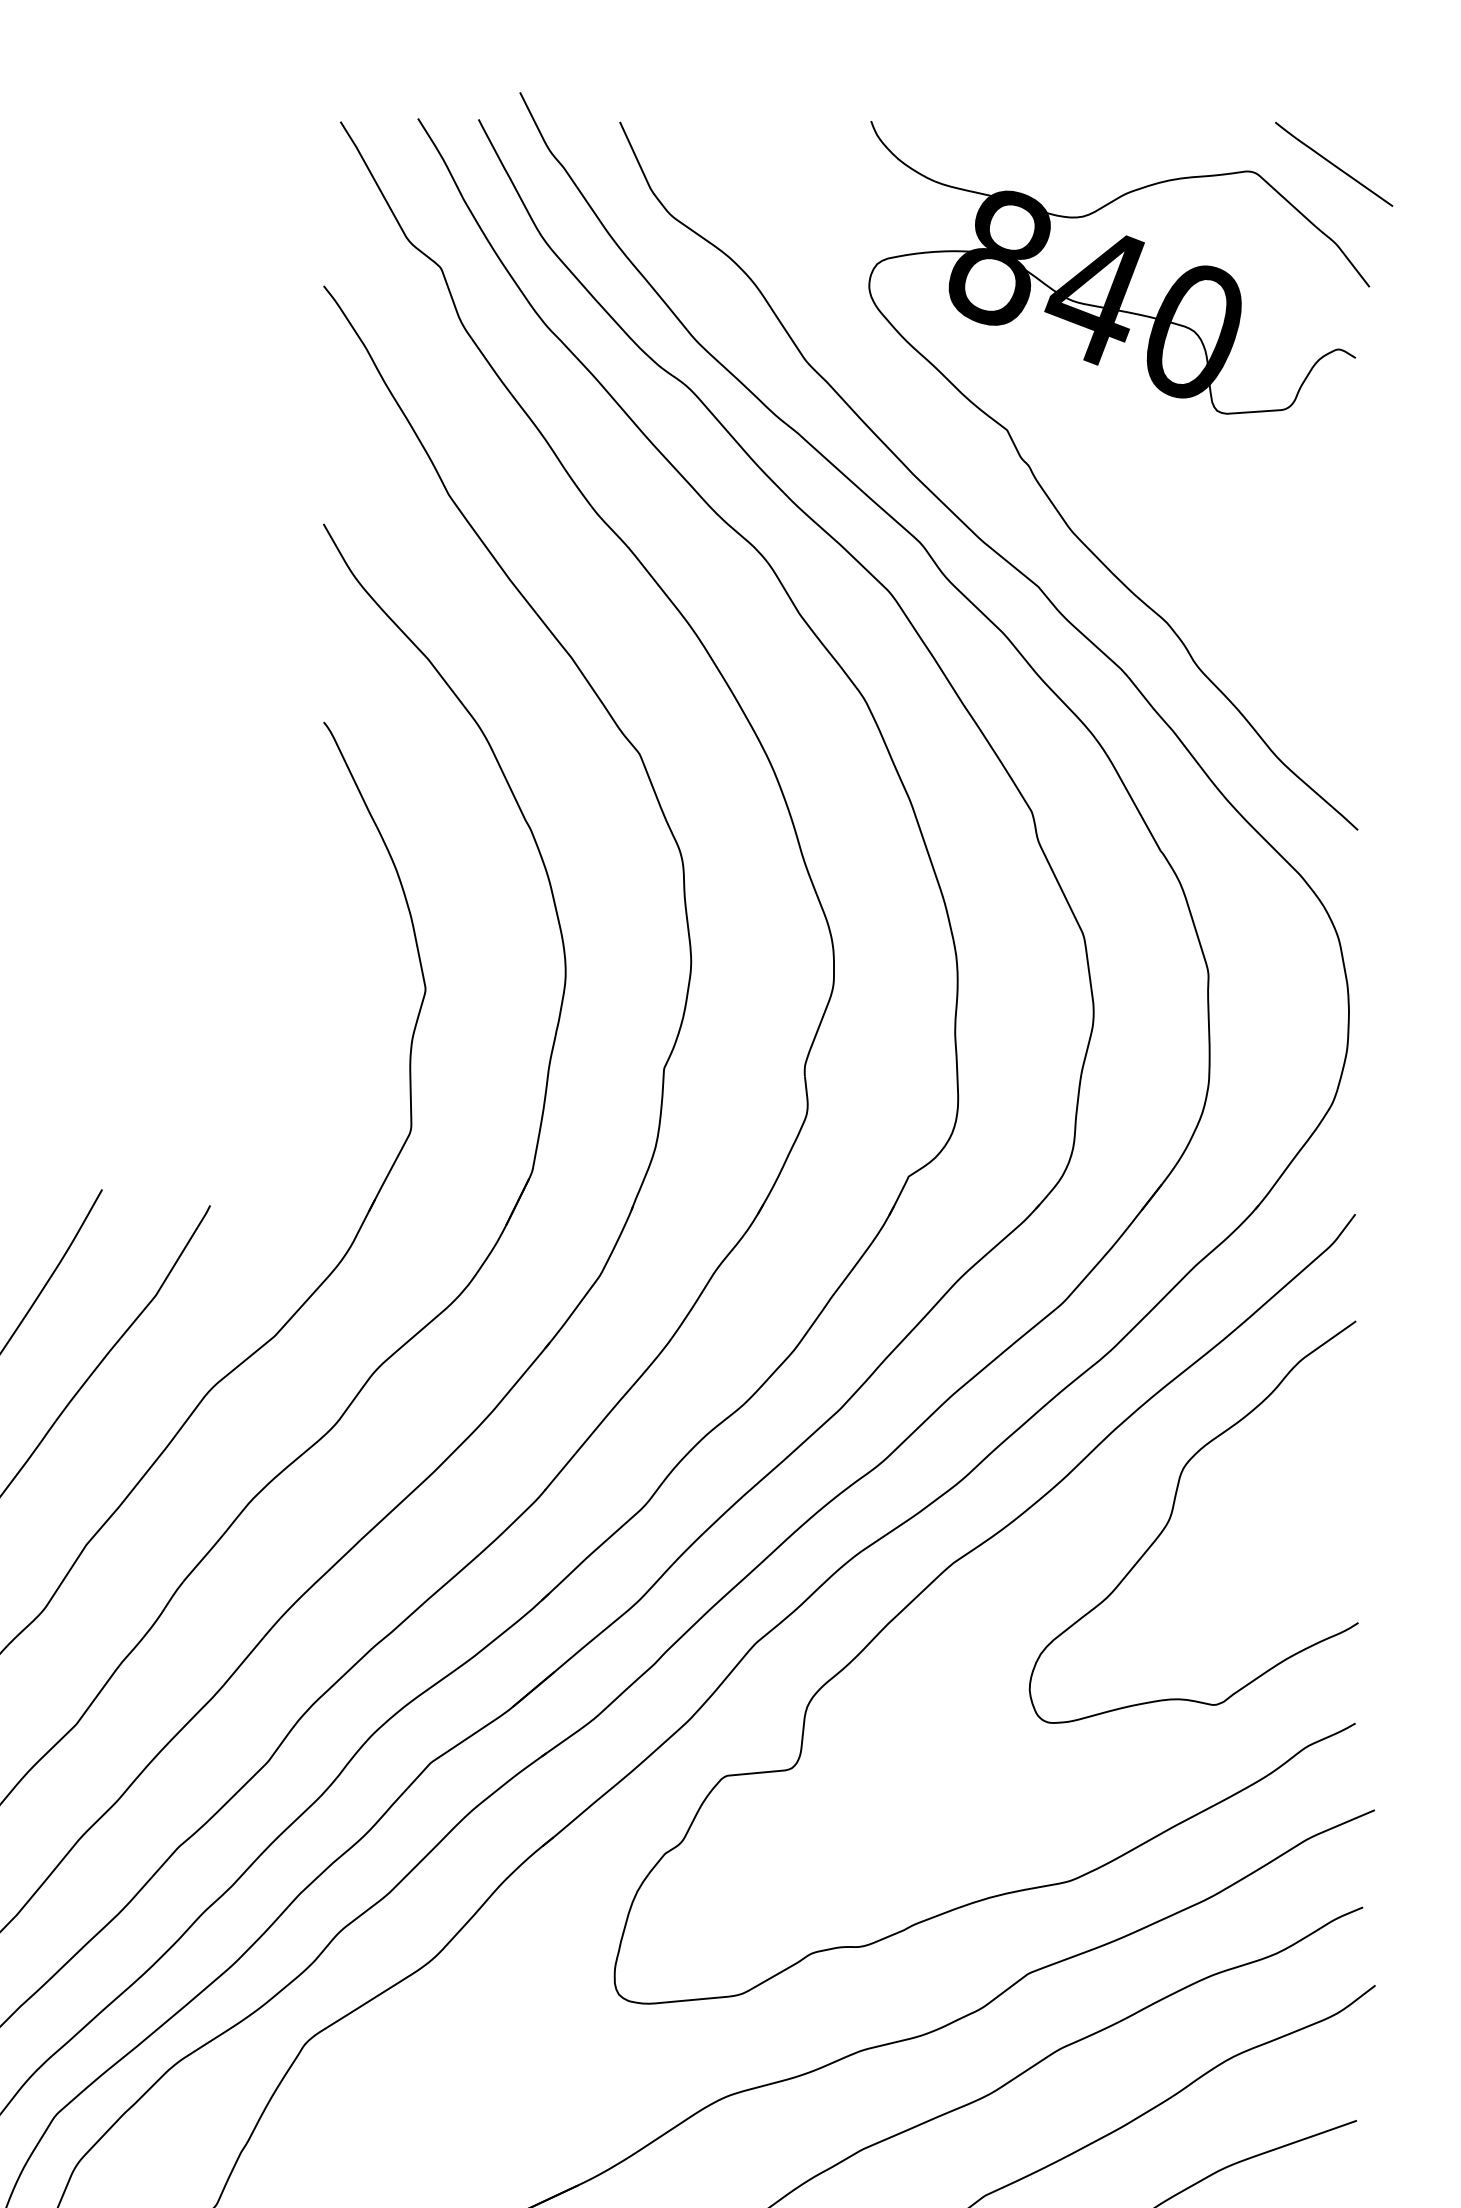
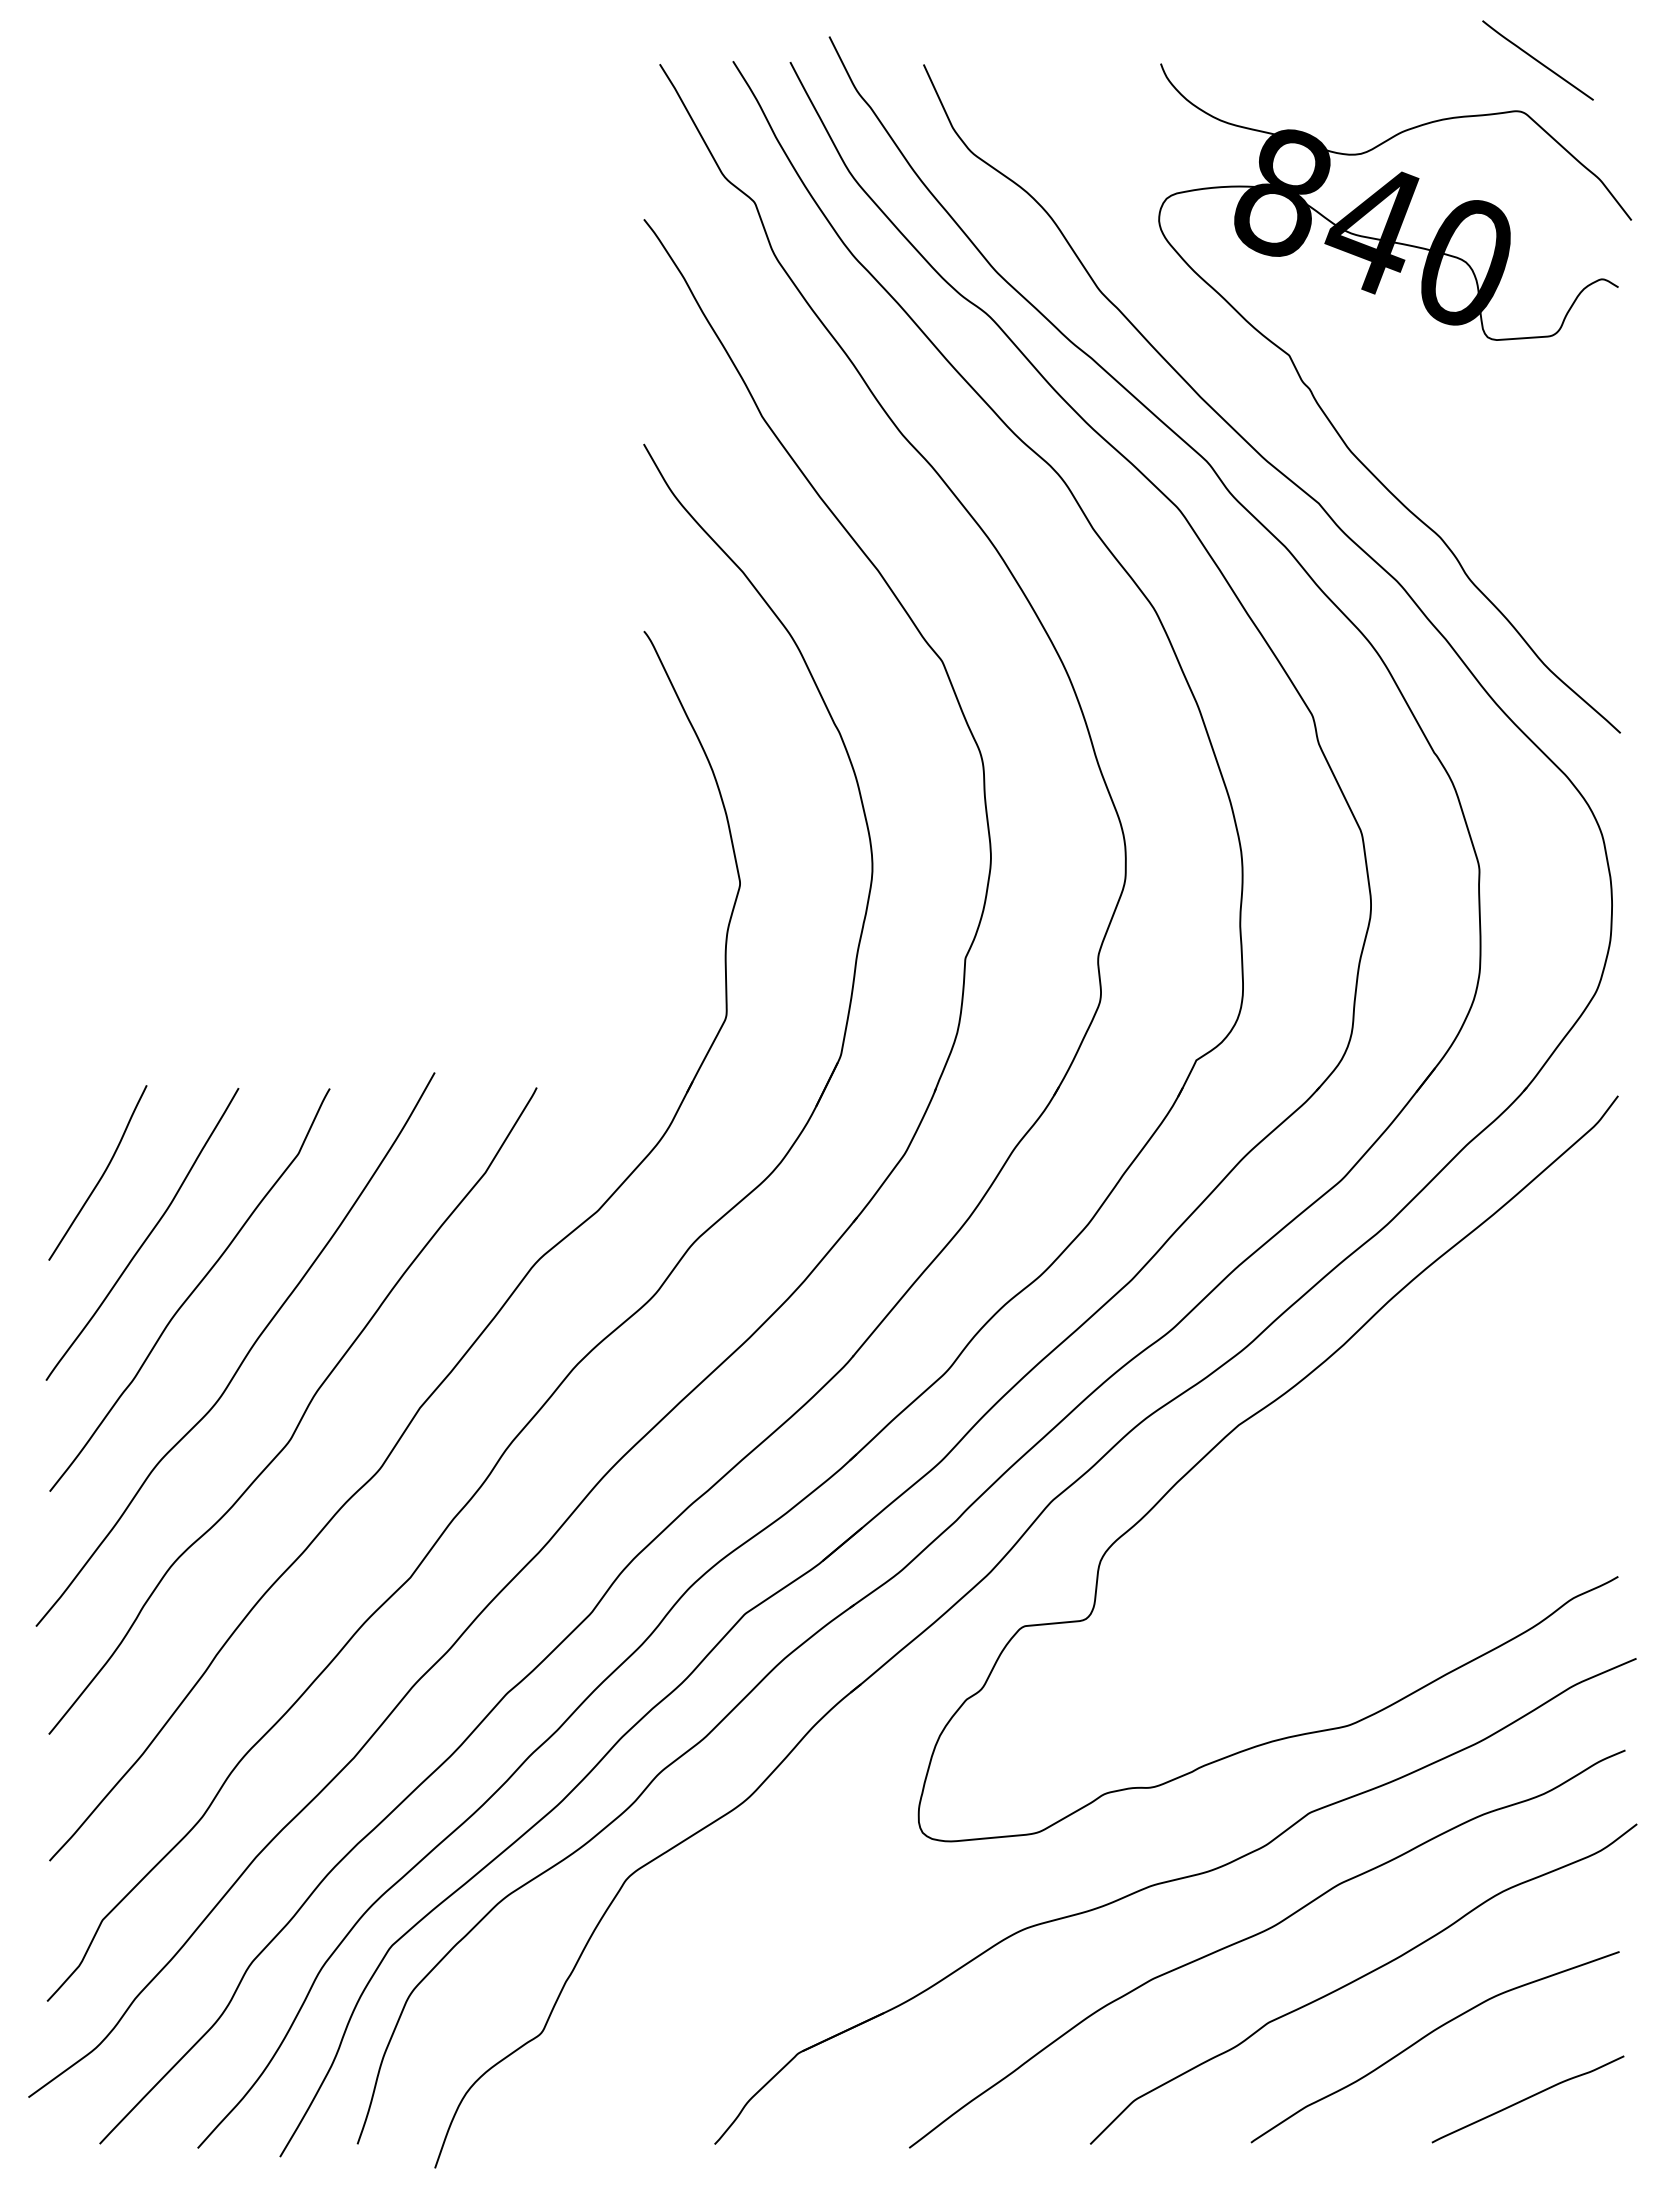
curve: (1333, 164) -> (1537, 60), moved
curve: (1172, 1514) -> (1445, 1379), removed

